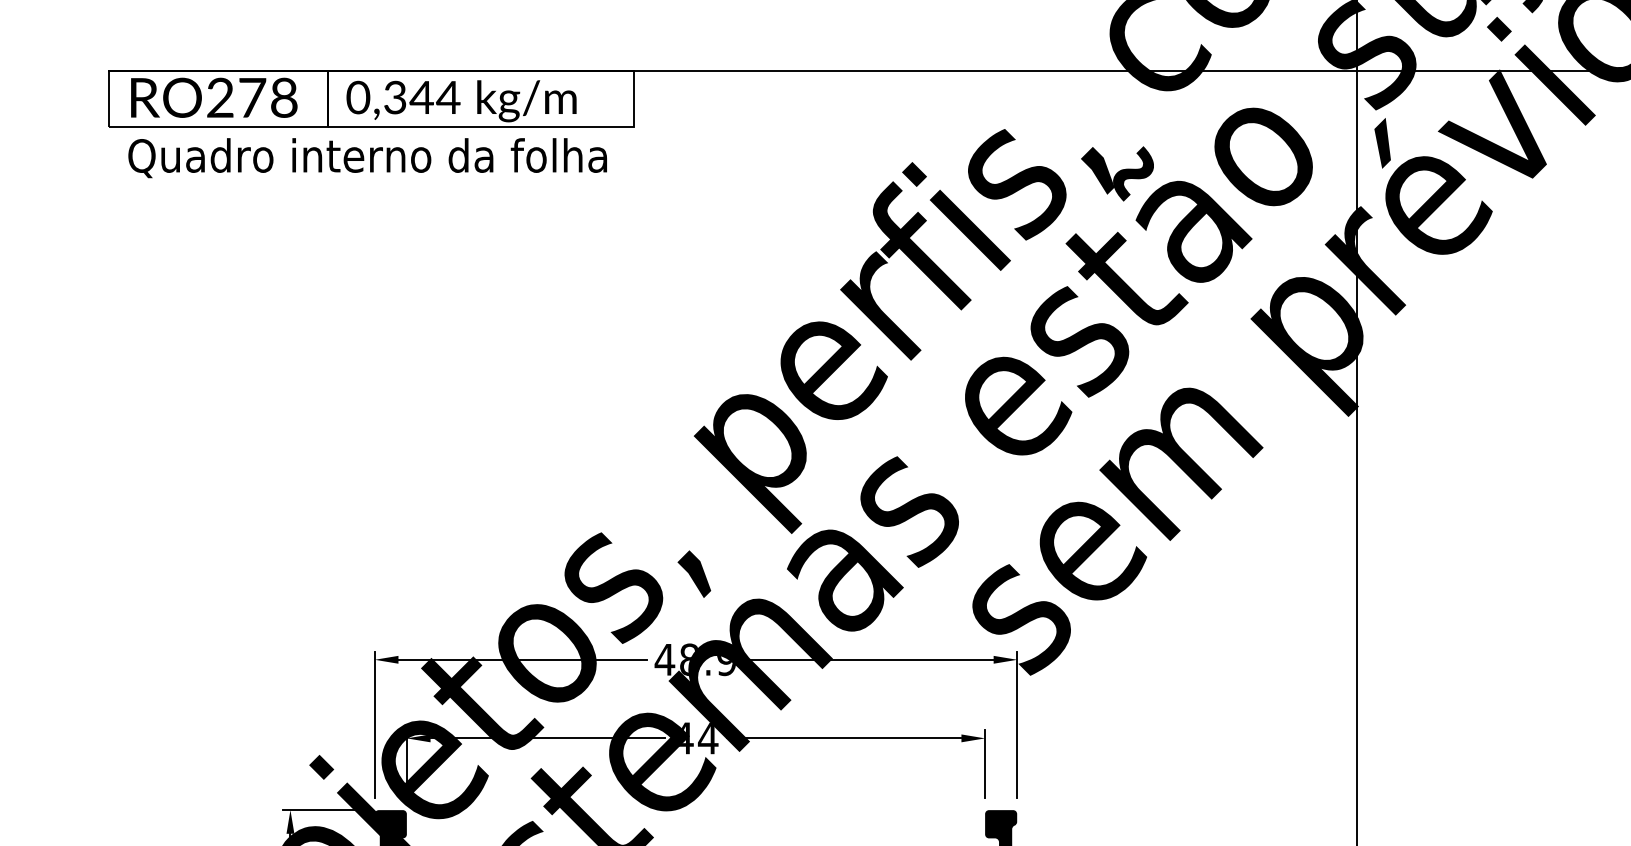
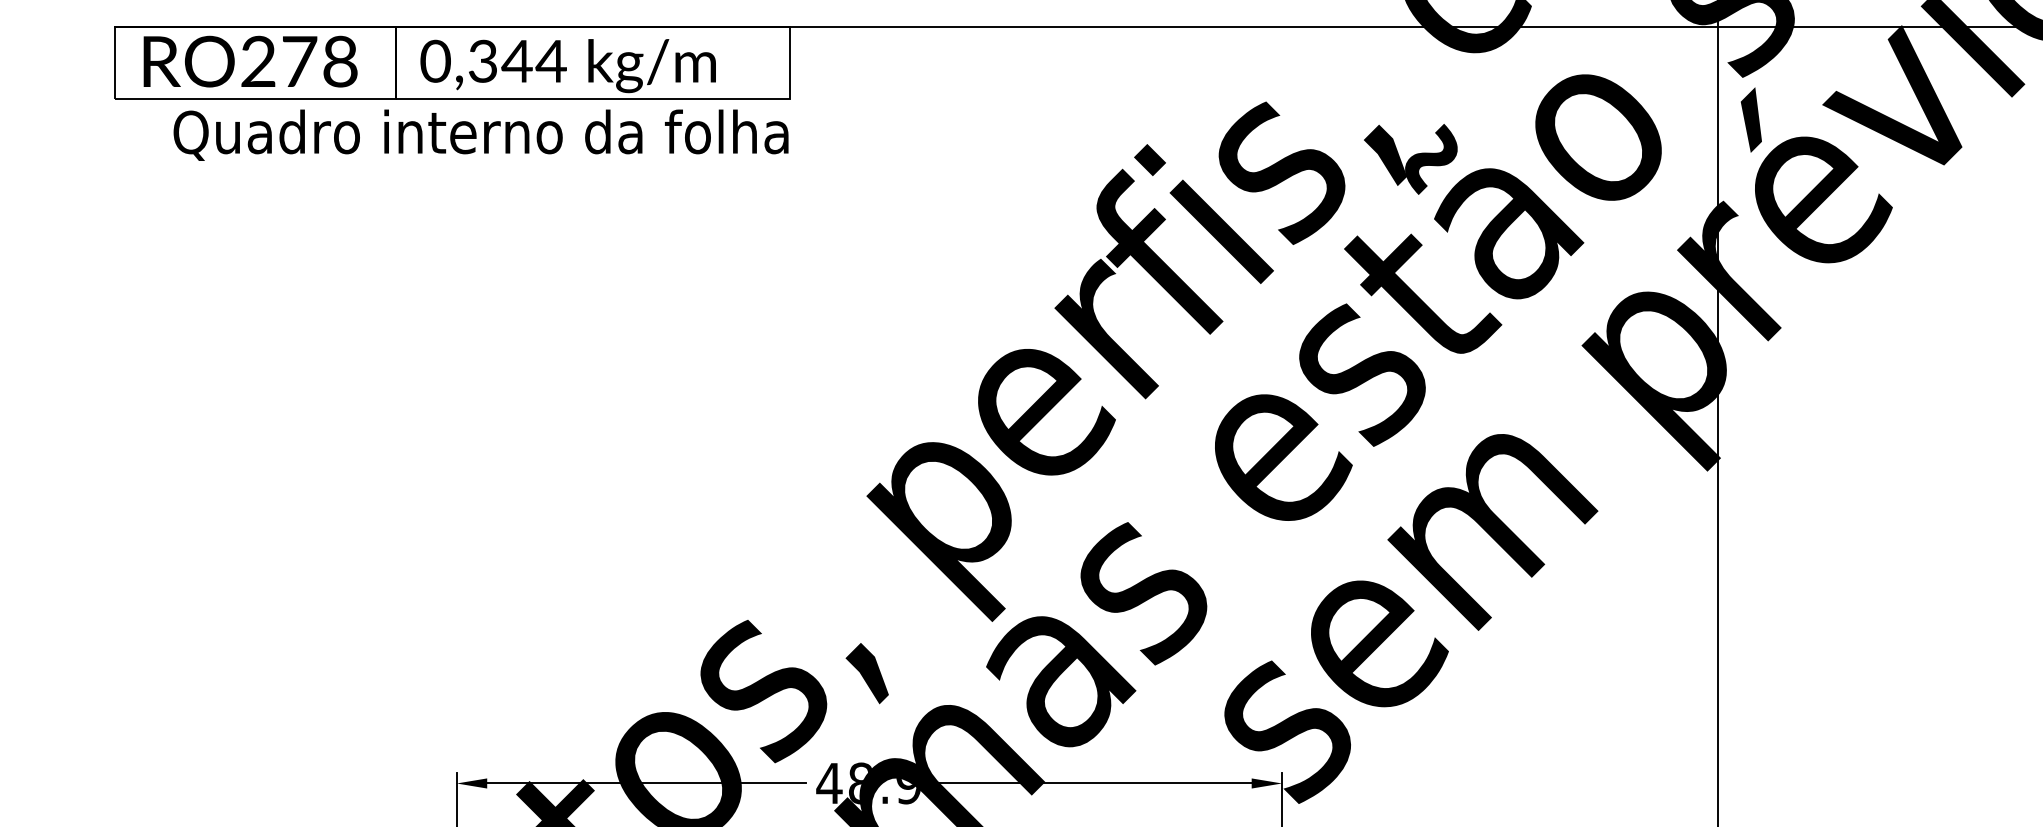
text: (367, 158) -> (480, 135), moved

